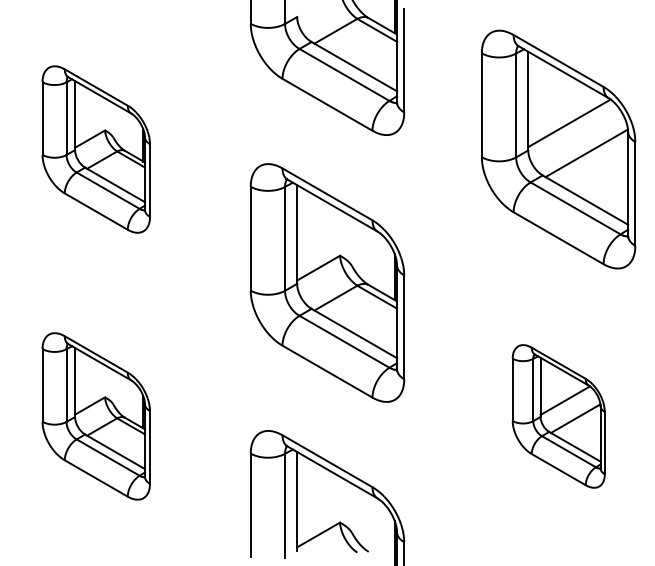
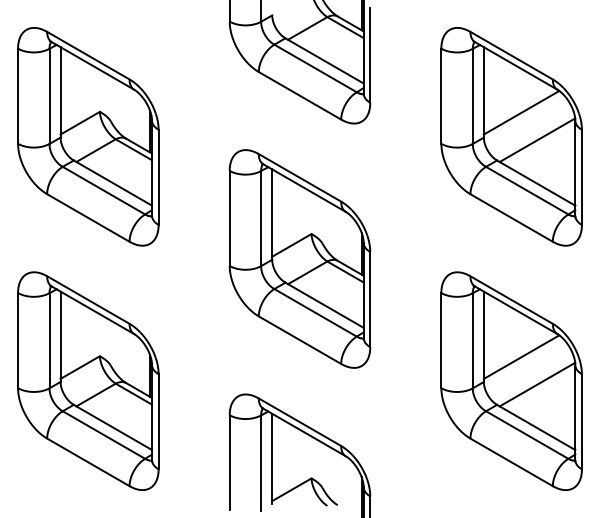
part: (95, 149) -> (87, 136), size x1.43
part: (95, 416) -> (87, 381), size x1.43
part: (558, 416) -> (511, 381), size x1.67

